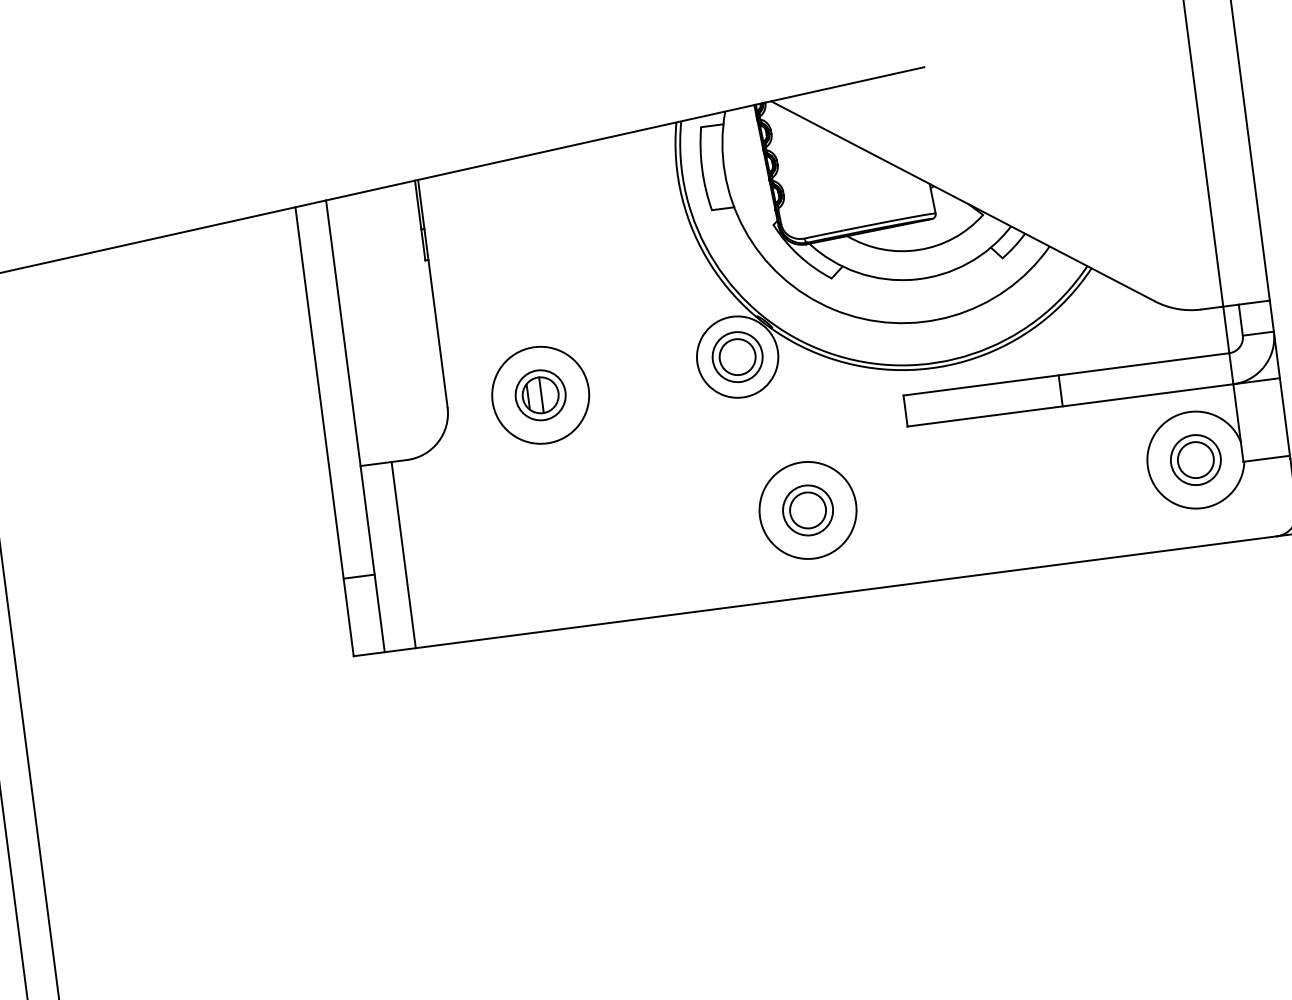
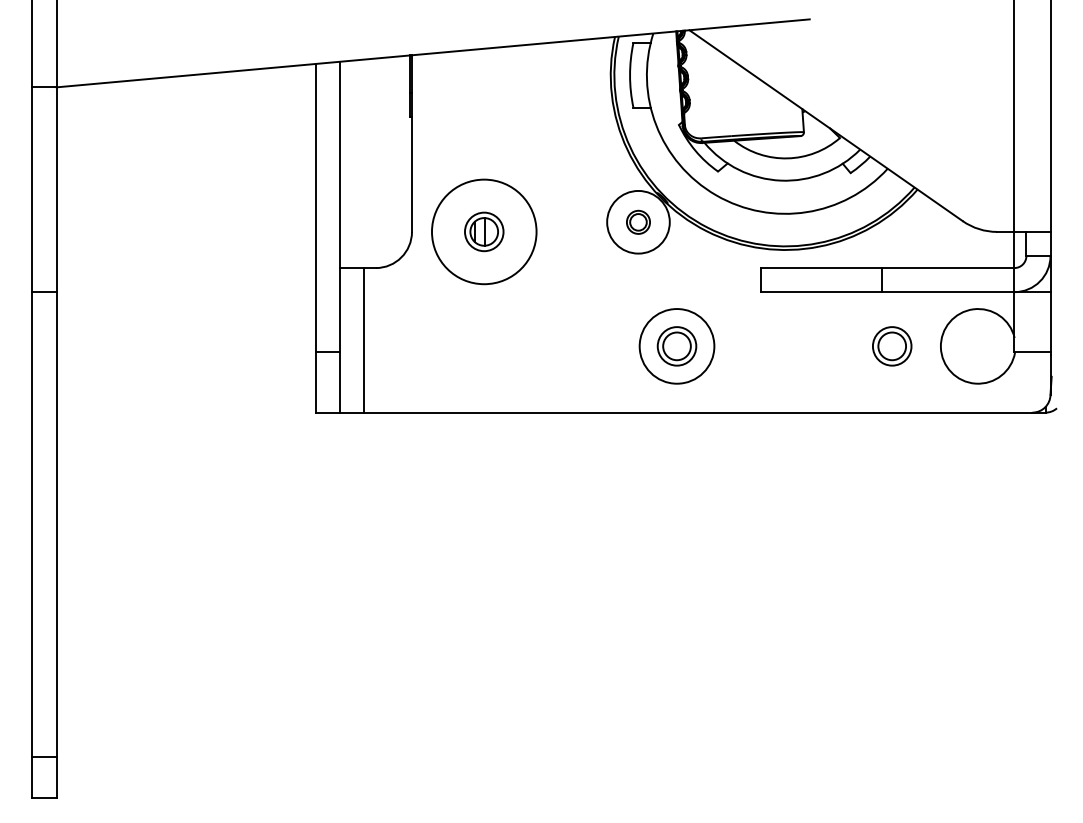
part: (737, 357) -> (638, 222), size x0.6
circle: (539, 394) -> (483, 231), size x1.4
part: (1196, 460) -> (892, 346), moved

